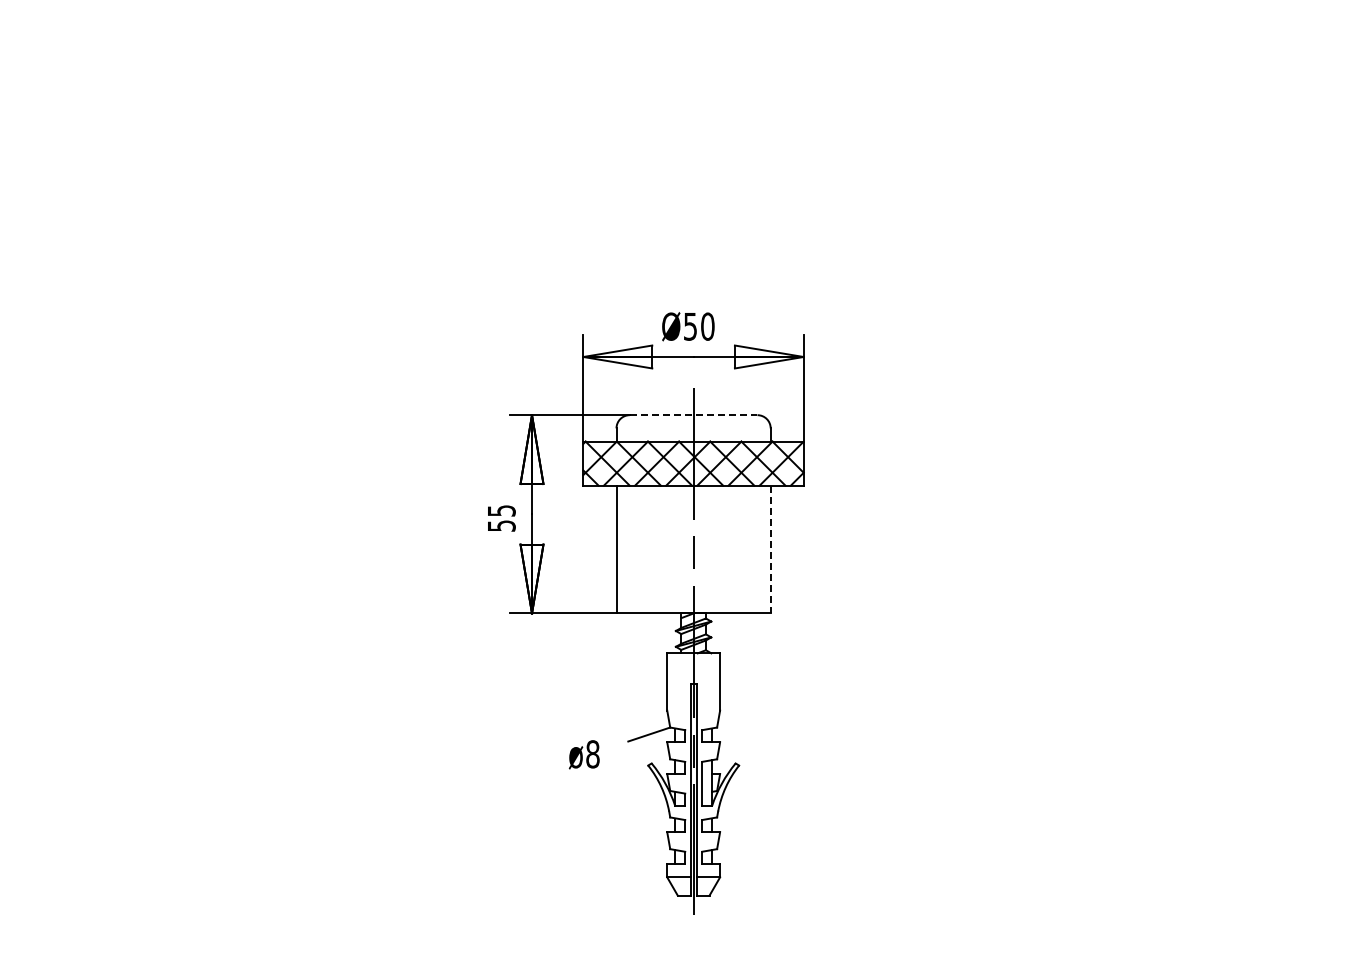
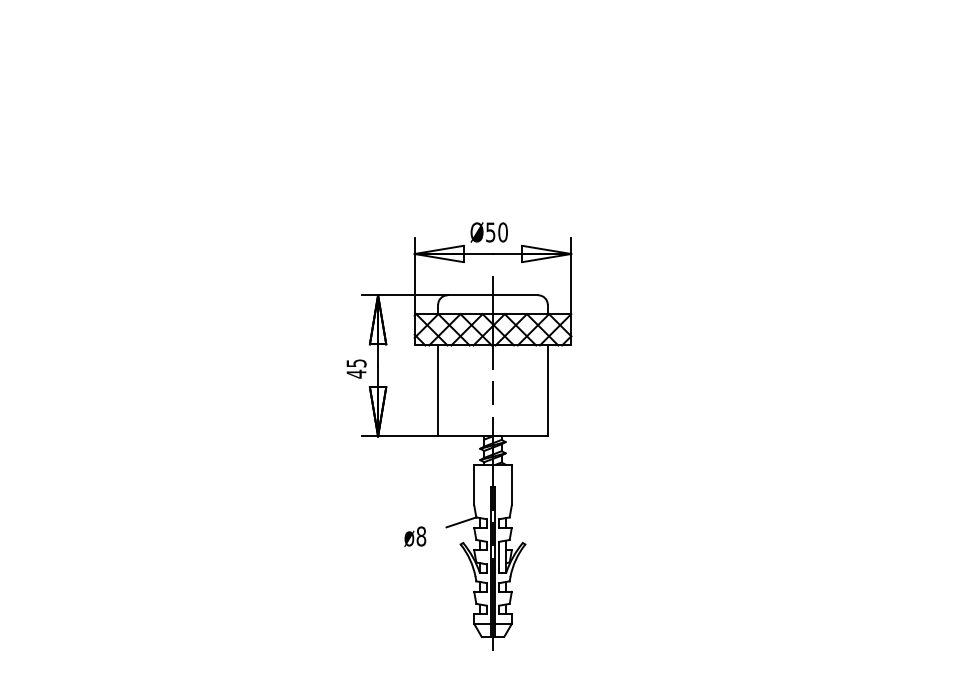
line: (693, 415) -> (492, 295), dashed -> solid
text: (501, 525) -> (356, 373), 55 -> 45
line: (770, 549) -> (547, 390), dashed -> solid

